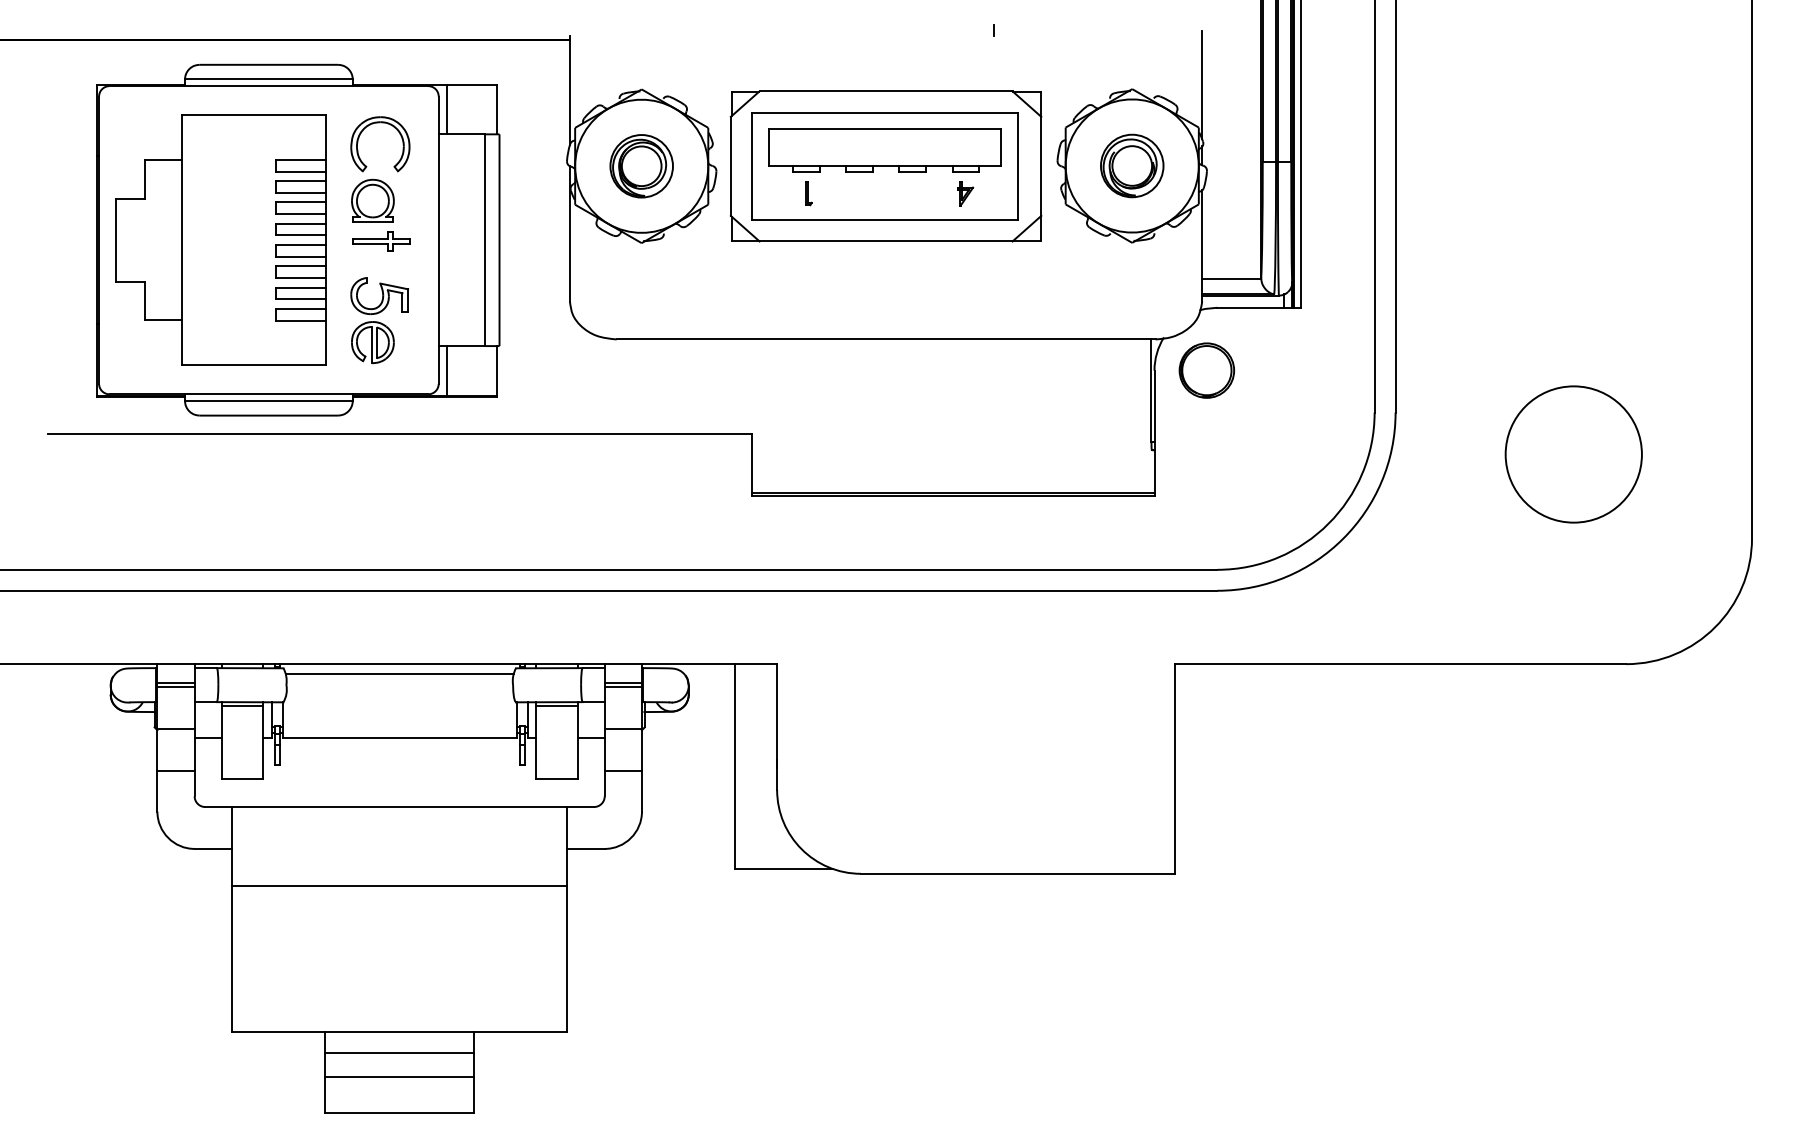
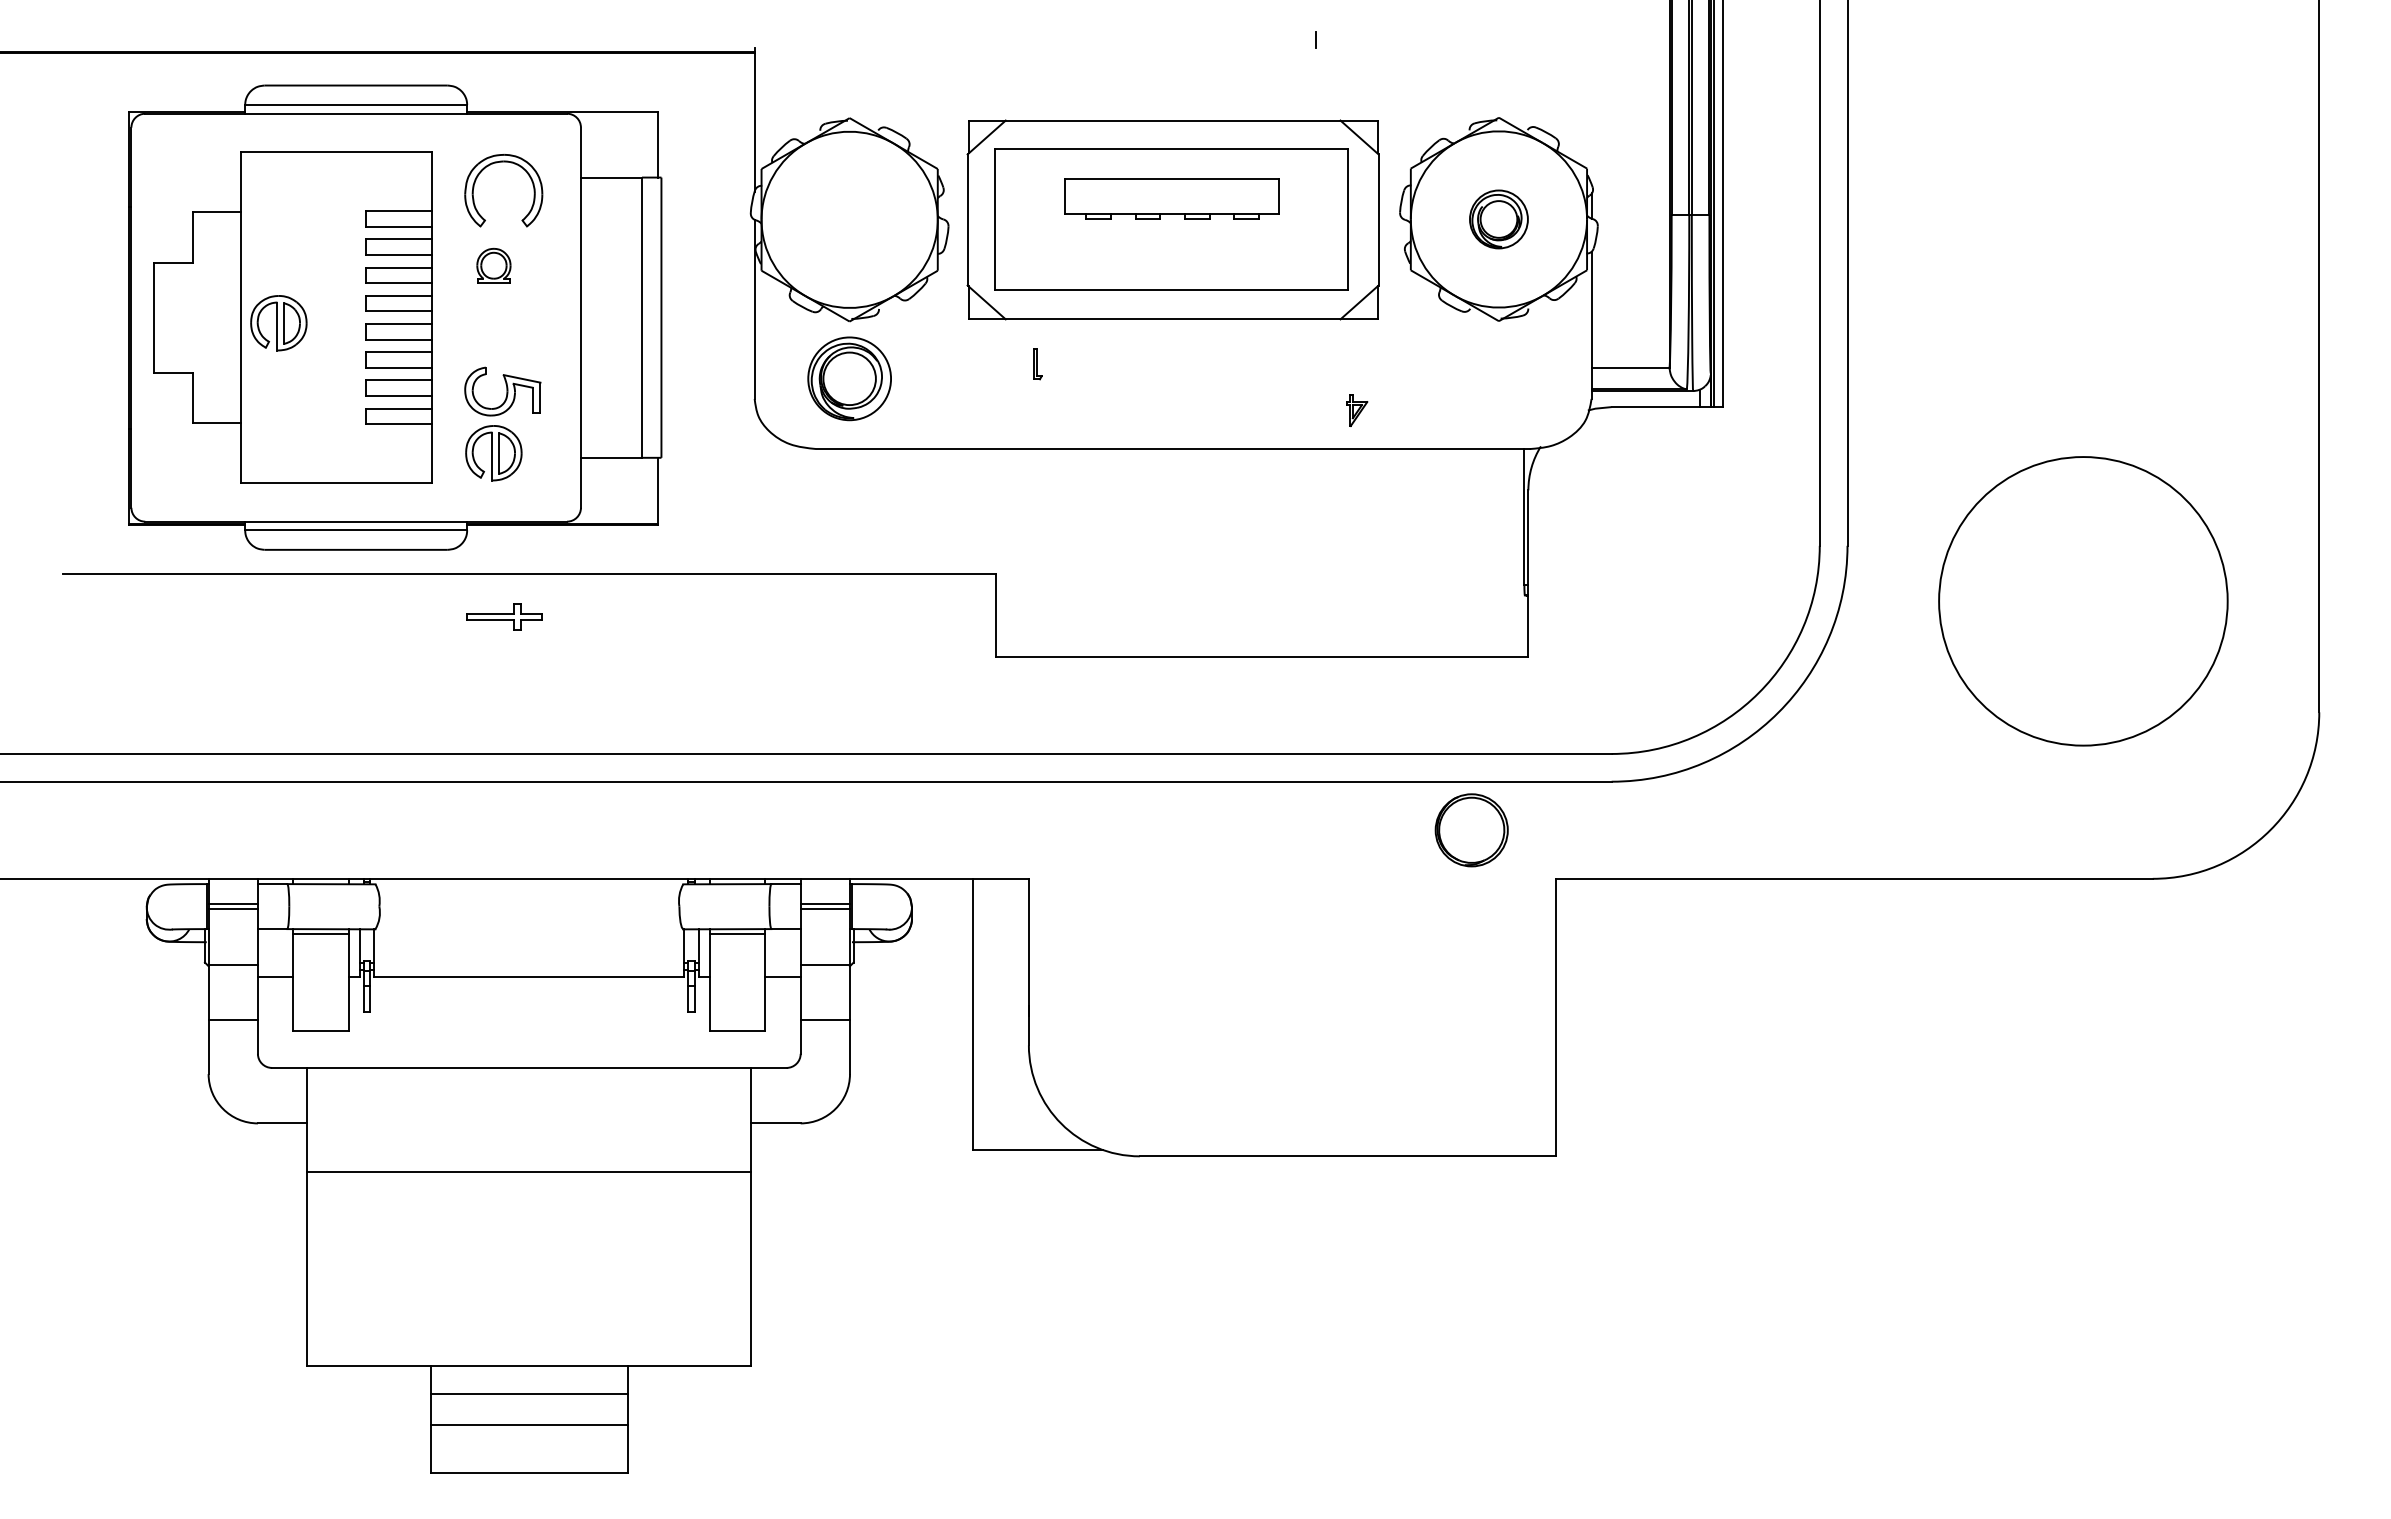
line: (1202, 85) -> (1591, 112), removed
line: (446, 109) -> (591, 144), removed
part: (884, 150) -> (1171, 198), size x0.7
part: (641, 166) -> (849, 378), moved
part: (1131, 166) -> (1498, 219), size x0.7
part: (808, 193) -> (1037, 364), moved
part: (965, 193) -> (1357, 410), moved
part: (372, 200) -> (493, 265), size x0.6
part: (380, 240) -> (504, 616), moved
part: (210, 244) -> (278, 323), added
line: (446, 370) -> (591, 490), removed
part: (1206, 370) -> (1471, 830), moved
circle: (1573, 454) -> (2083, 601), size x1.6
line: (952, 493) -> (1261, 652), removed
line: (399, 674) -> (529, 892), removed

